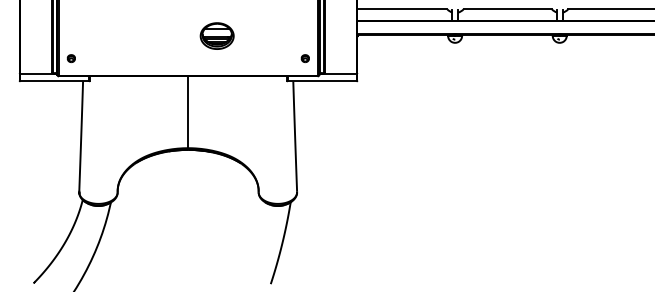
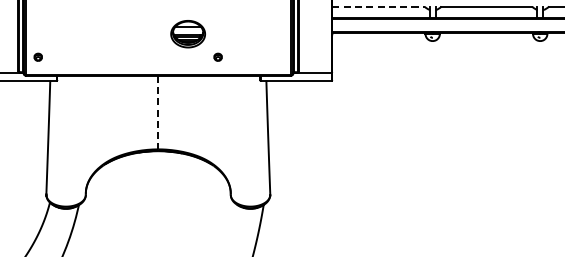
line: (402, 9) -> (378, 6), solid -> dashed
part: (304, 58) -> (217, 57), moved
line: (188, 112) -> (158, 112), solid -> dashed

